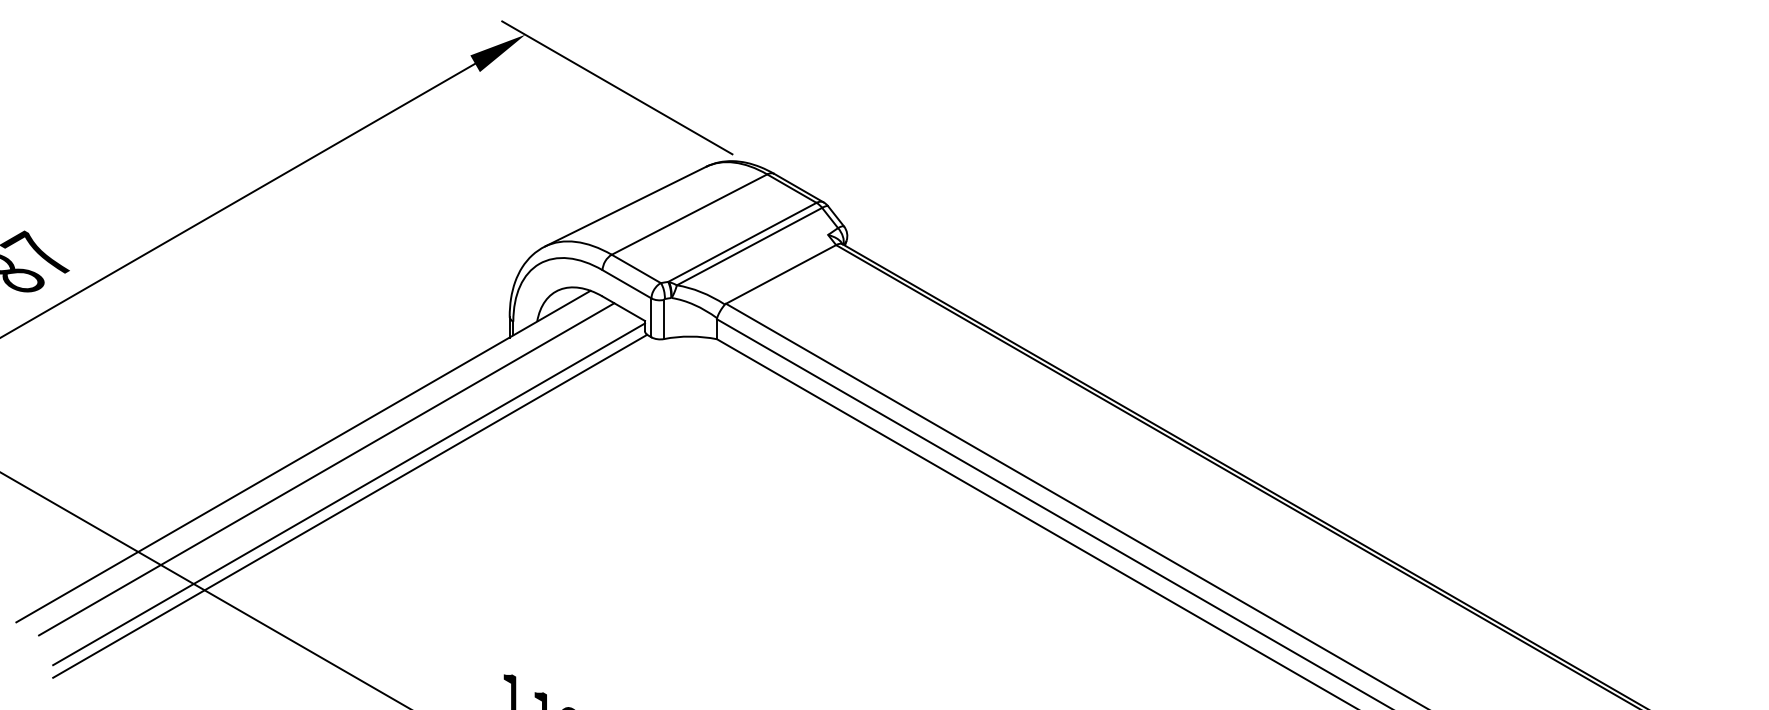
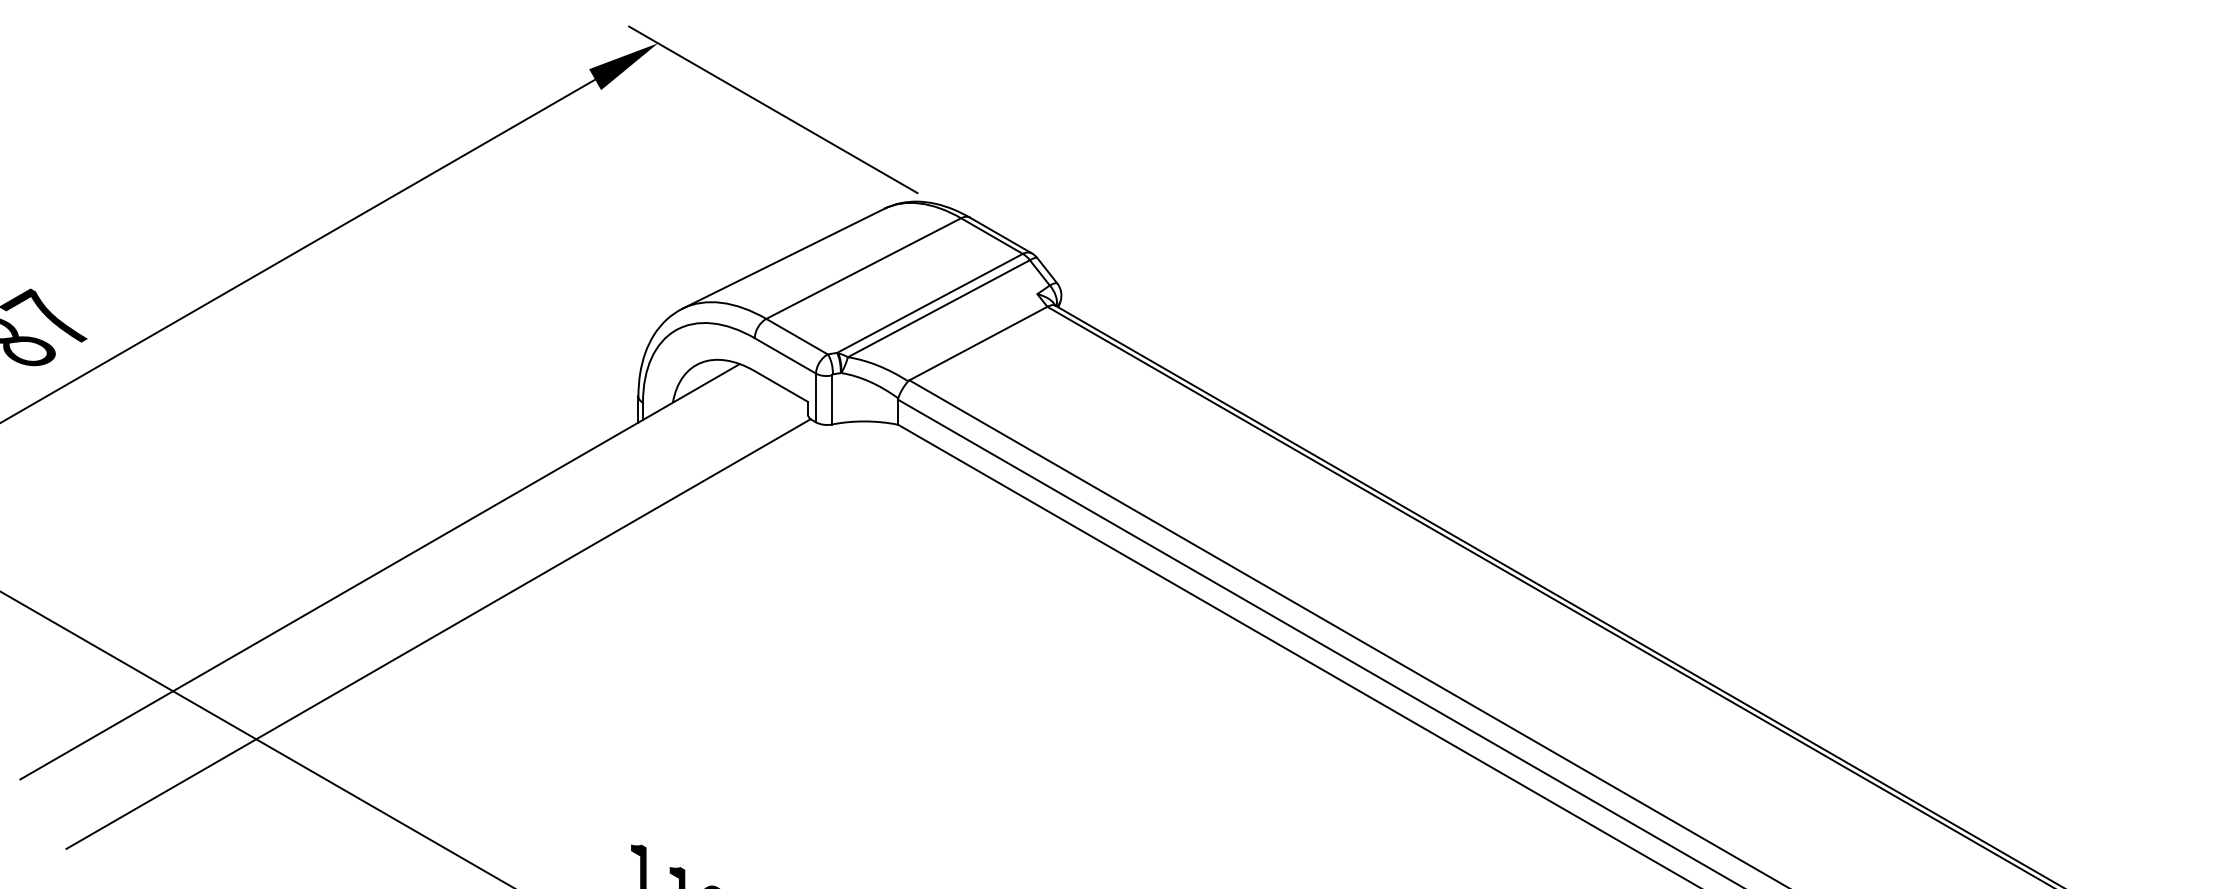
line: (326, 469) -> (408, 587), removed
line: (348, 494) -> (436, 619), removed

